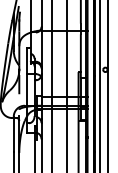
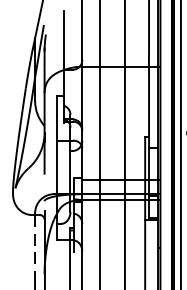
line: (13, 134) -> (34, 243), solid -> dashed

